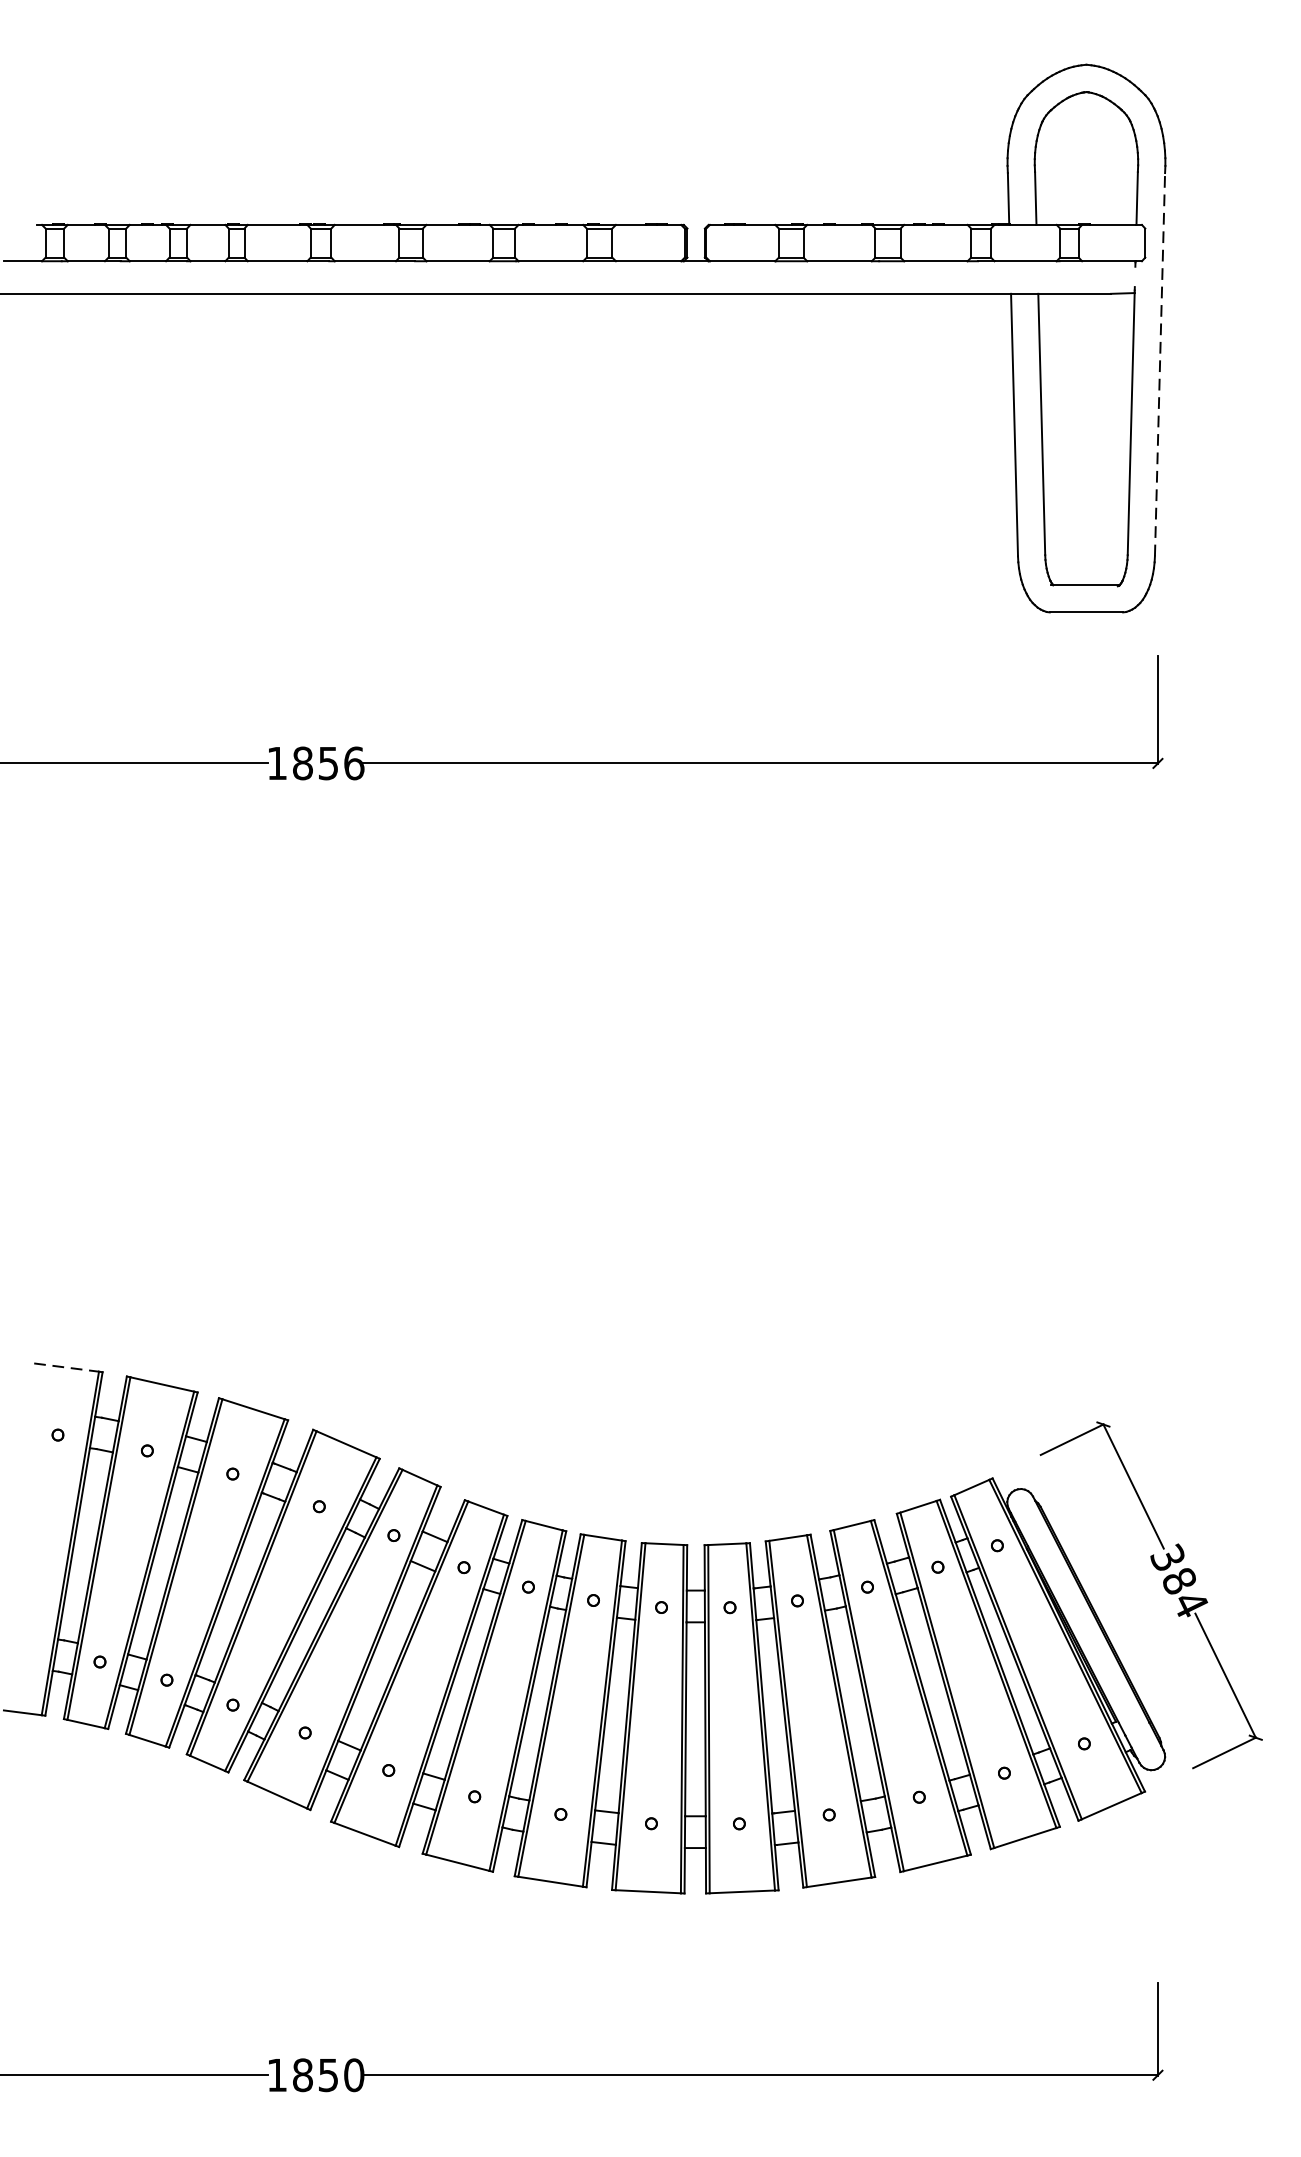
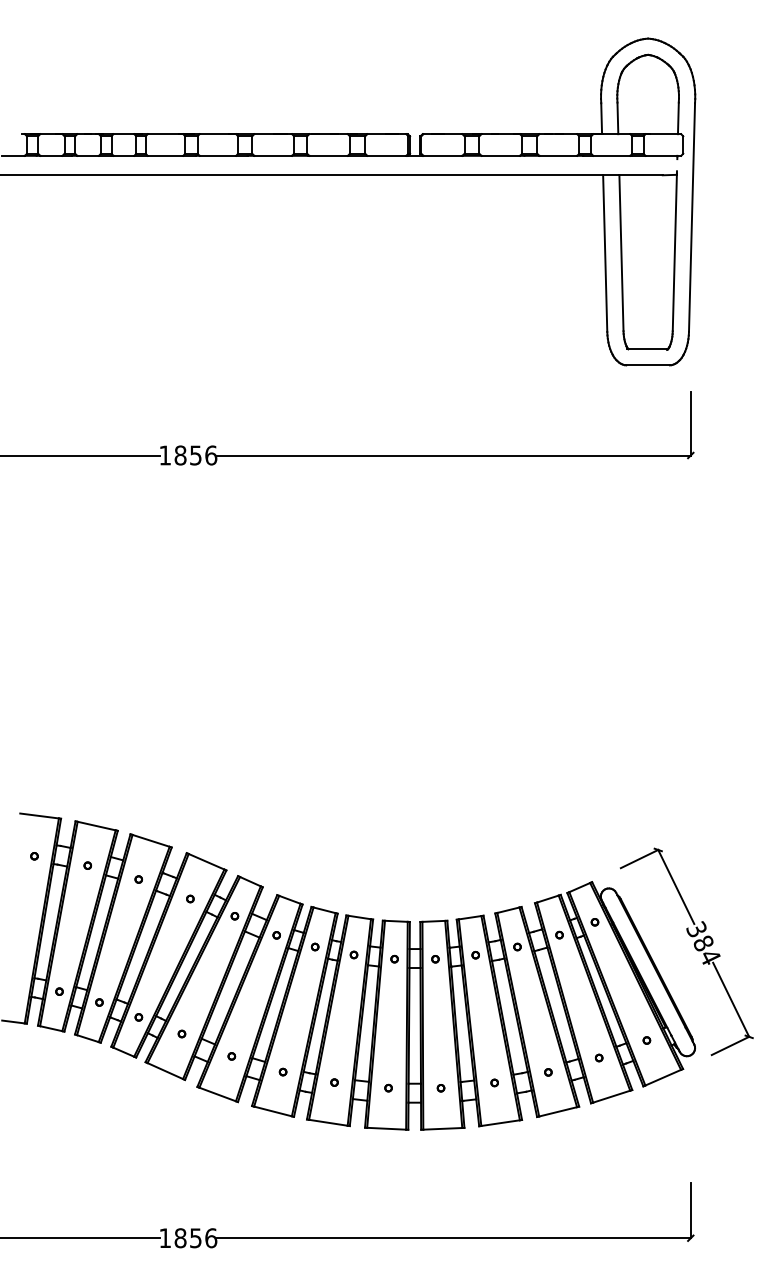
line: (1160, 364) -> (692, 217), dashed -> solid
line: (68, 1368) -> (40, 816), dashed -> solid
text: (354, 2073) -> (211, 1237), 1850 -> 1856

